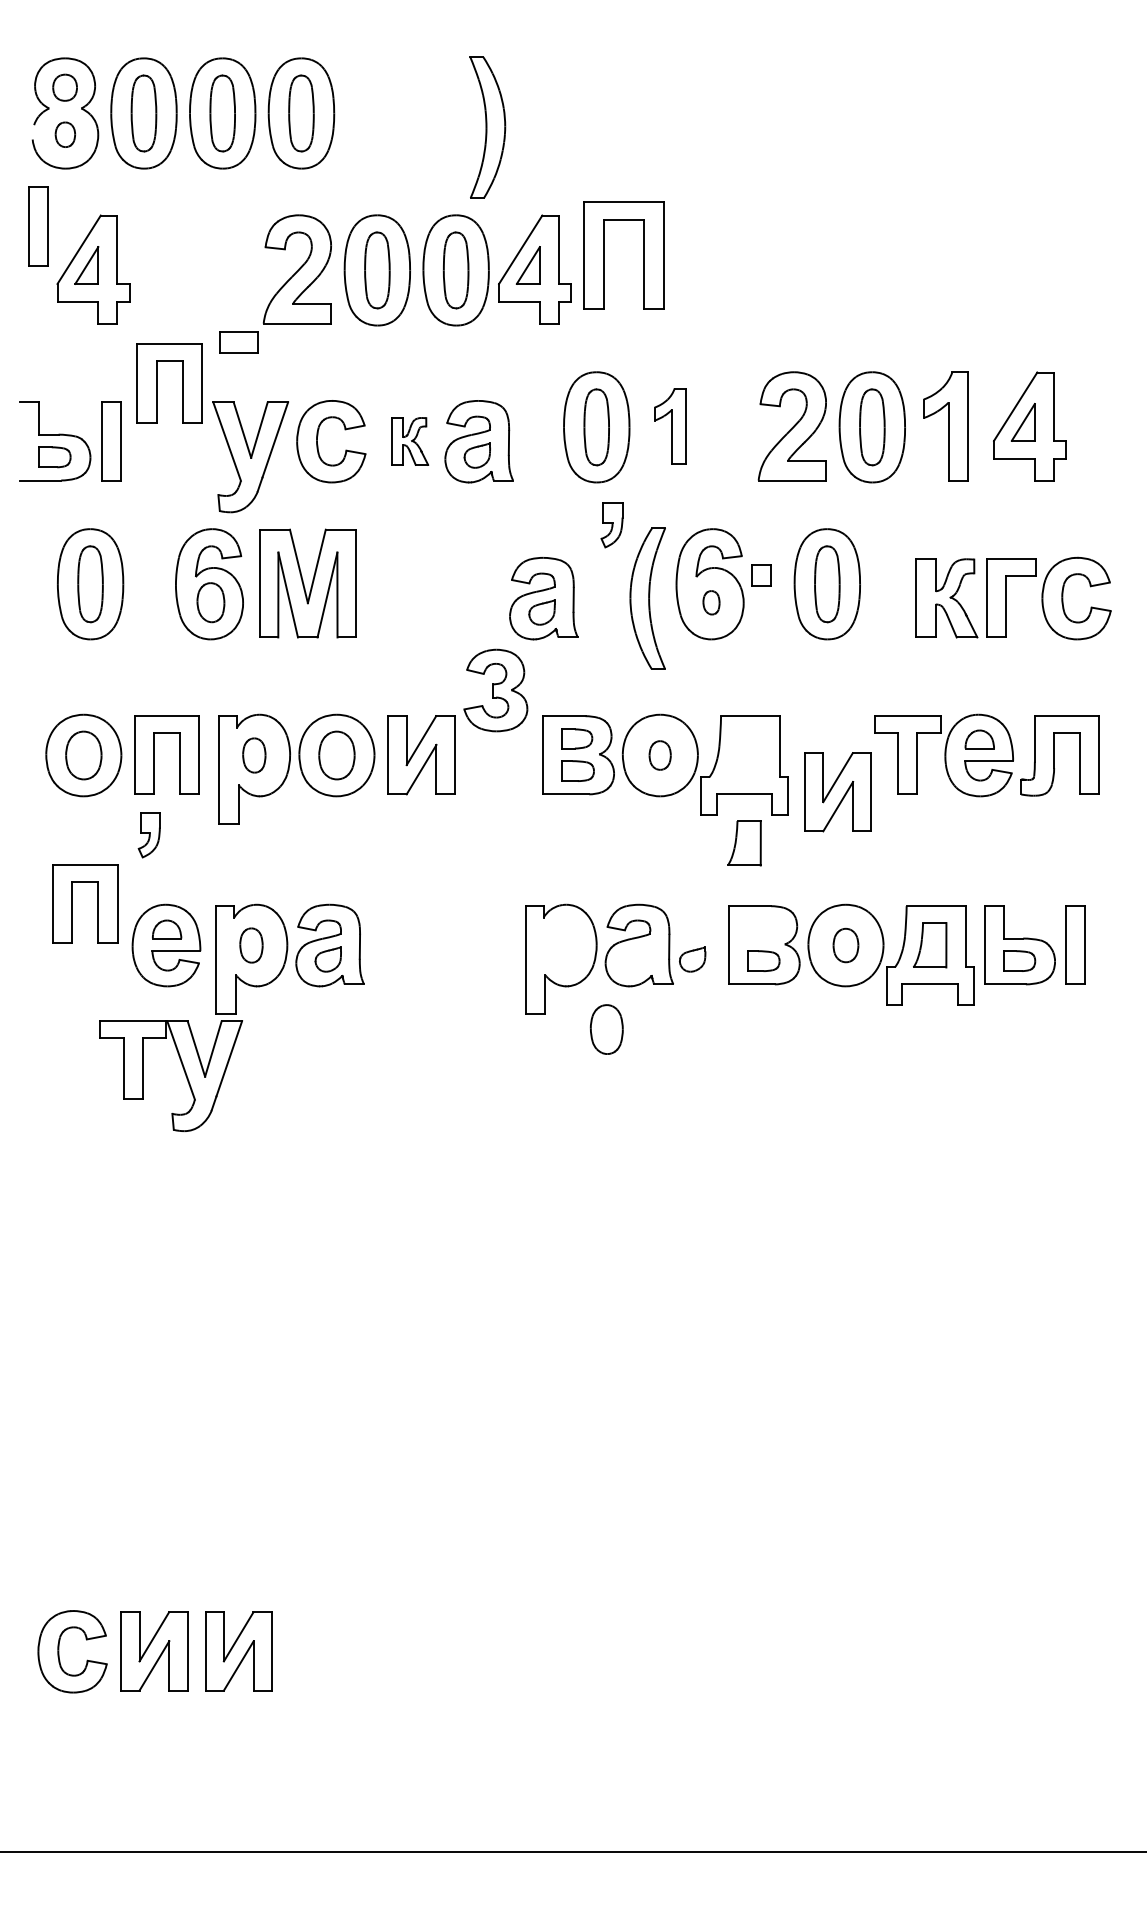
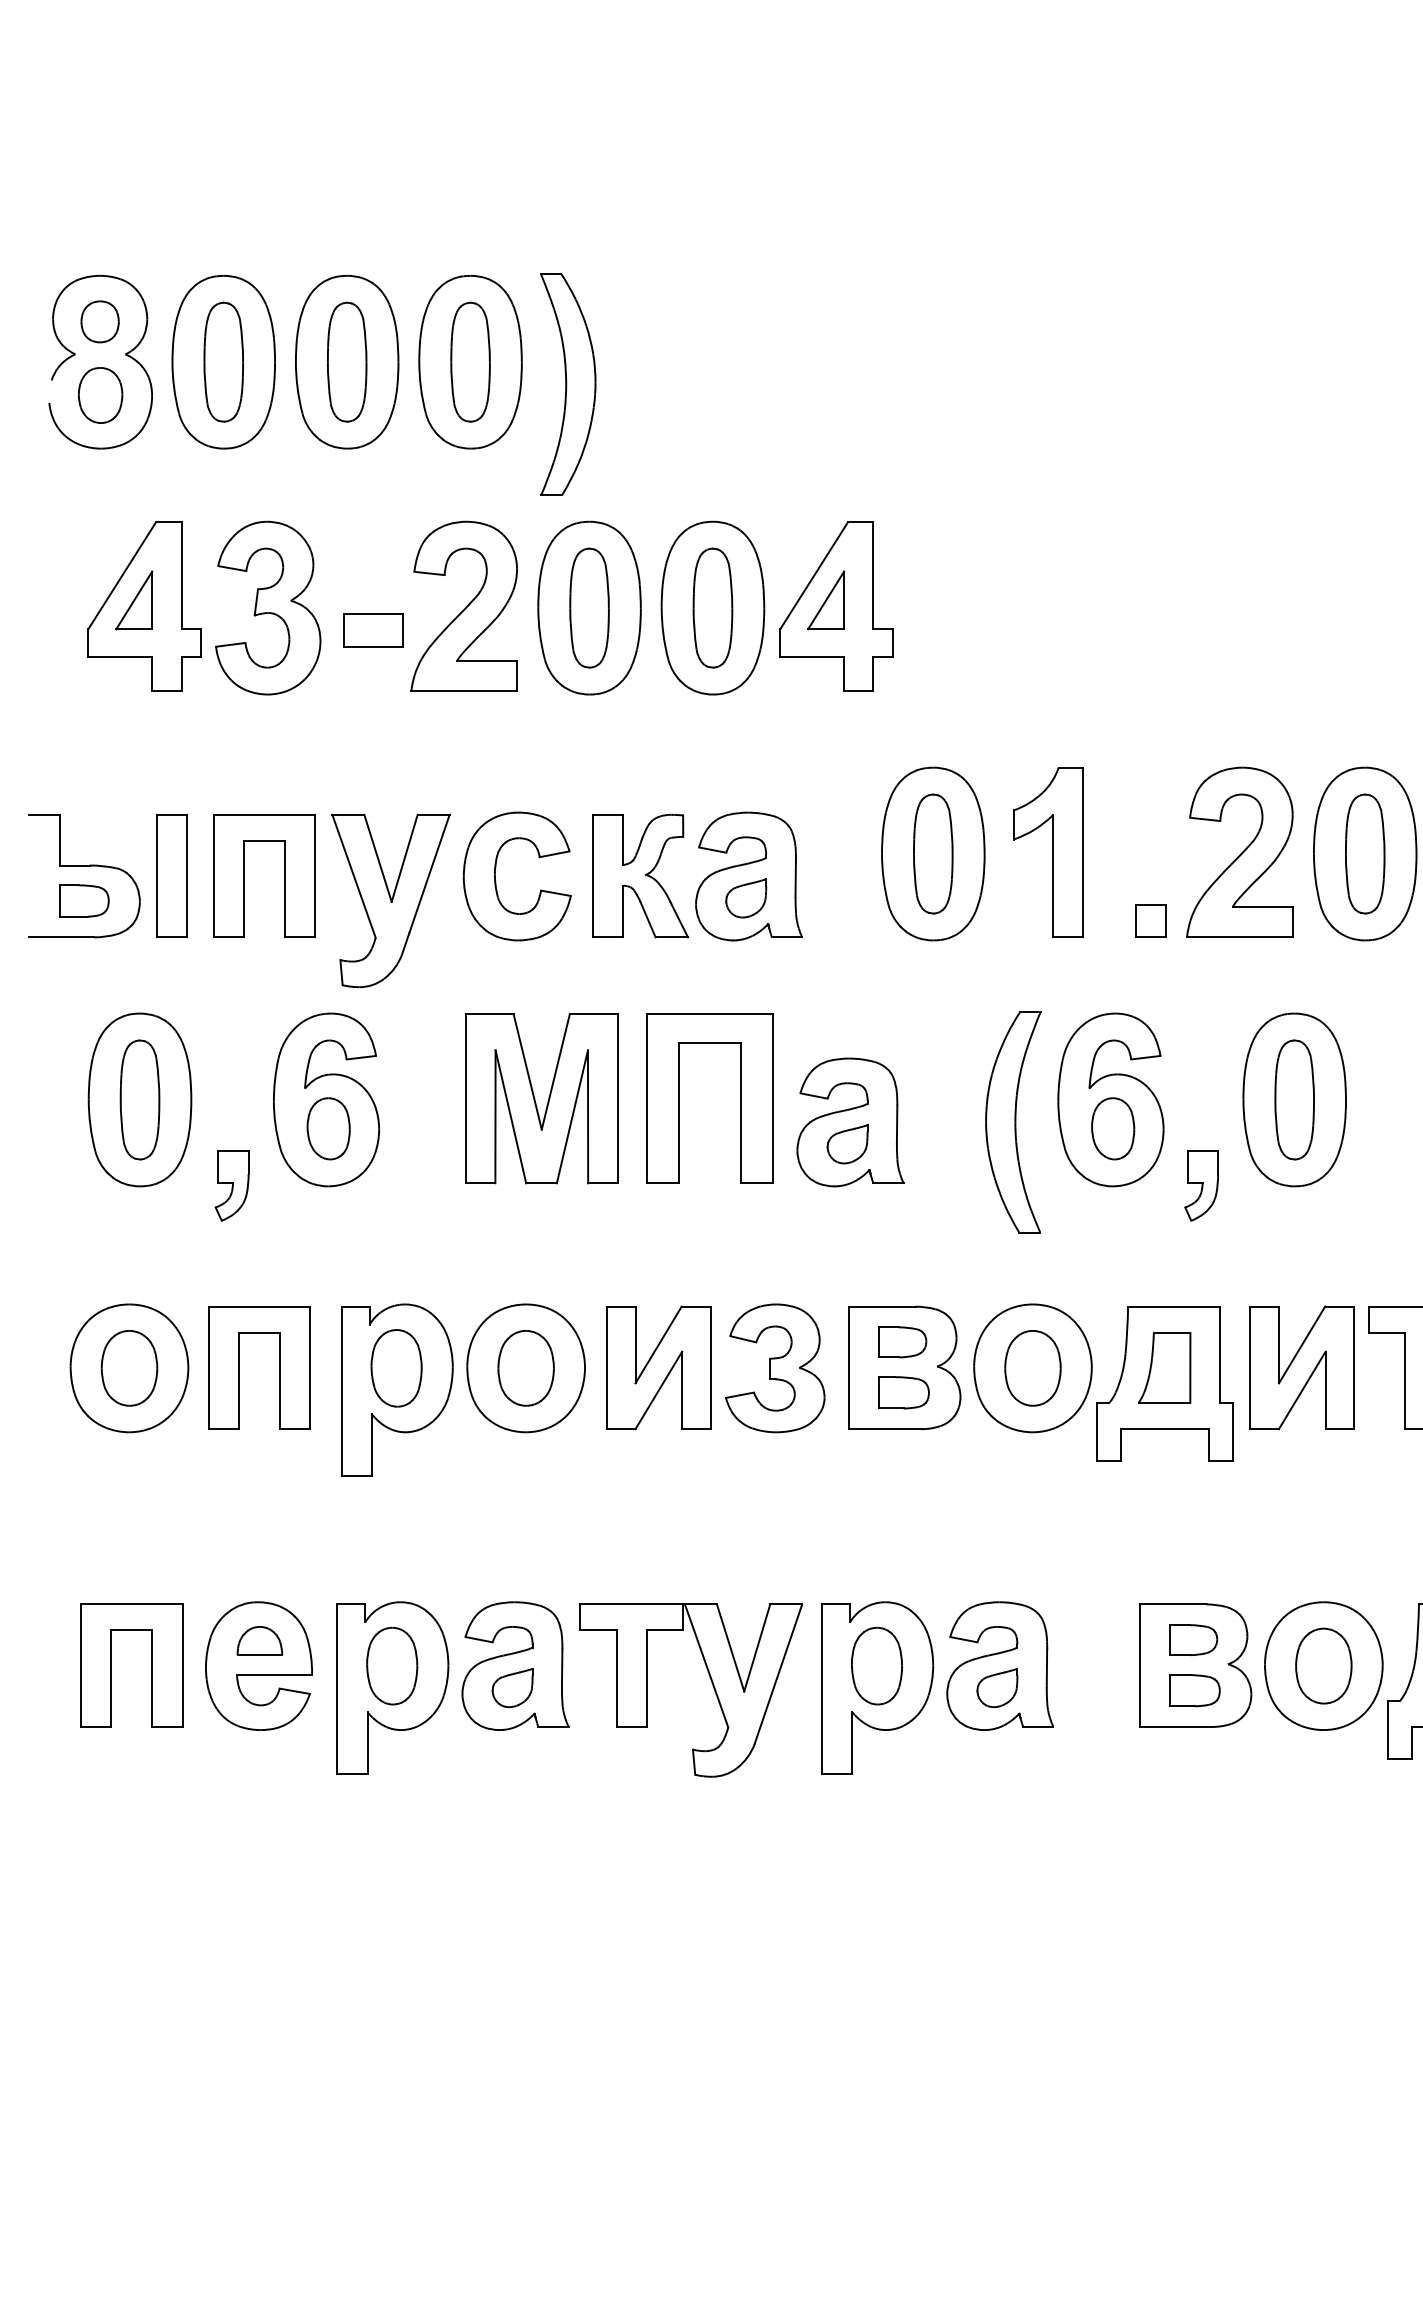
part: (487, 127) -> (567, 384), moved
part: (65, 134) -> (100, 395), size x1.43
part: (38, 226) -> (58, 539), removed
part: (604, 255) -> (679, 1098), moved
part: (172, 270) -> (268, 608), added
part: (238, 342) -> (371, 630), moved
part: (157, 383) -> (244, 876), moved
part: (669, 426) -> (1047, 852), size x1.43
part: (409, 441) -> (639, 876), size x1.67
part: (611, 525) -> (1200, 1186), moved
part: (761, 575) -> (1150, 921), moved
part: (307, 583) -> (541, 1098), moved
part: (711, 602) -> (1113, 1128), size x1.67
part: (495, 690) -> (774, 1368), moved
part: (254, 755) -> (396, 1368), size x1.43
part: (659, 755) -> (1031, 1368), size x1.67
part: (837, 792) -> (1301, 1368), moved
part: (148, 835) -> (230, 1186), moved
part: (744, 843) -> (1164, 1368), moved
part: (97, 903) -> (150, 1664), moved
part: (762, 928) -> (1193, 1639), added
part: (251, 945) -> (392, 1666), size x1.43
part: (845, 945) -> (1323, 1666), size x1.43
part: (692, 959) -> (997, 1687), moved
part: (606, 1029) -> (876, 1666), moved
part: (183, 1070) -> (710, 1681), moved

